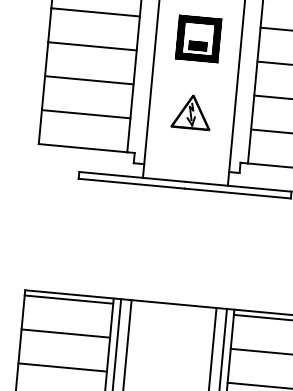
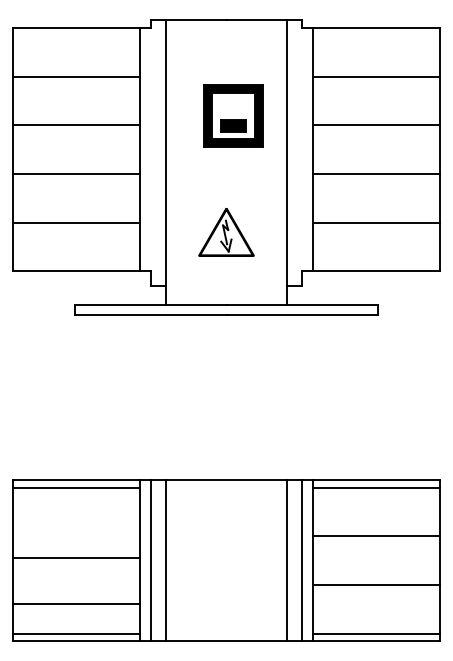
part: (198, 38) -> (233, 115), moved
part: (191, 112) -> (226, 232), moved
line: (65, 333) -> (76, 558), moved
line: (62, 367) -> (76, 604), moved

